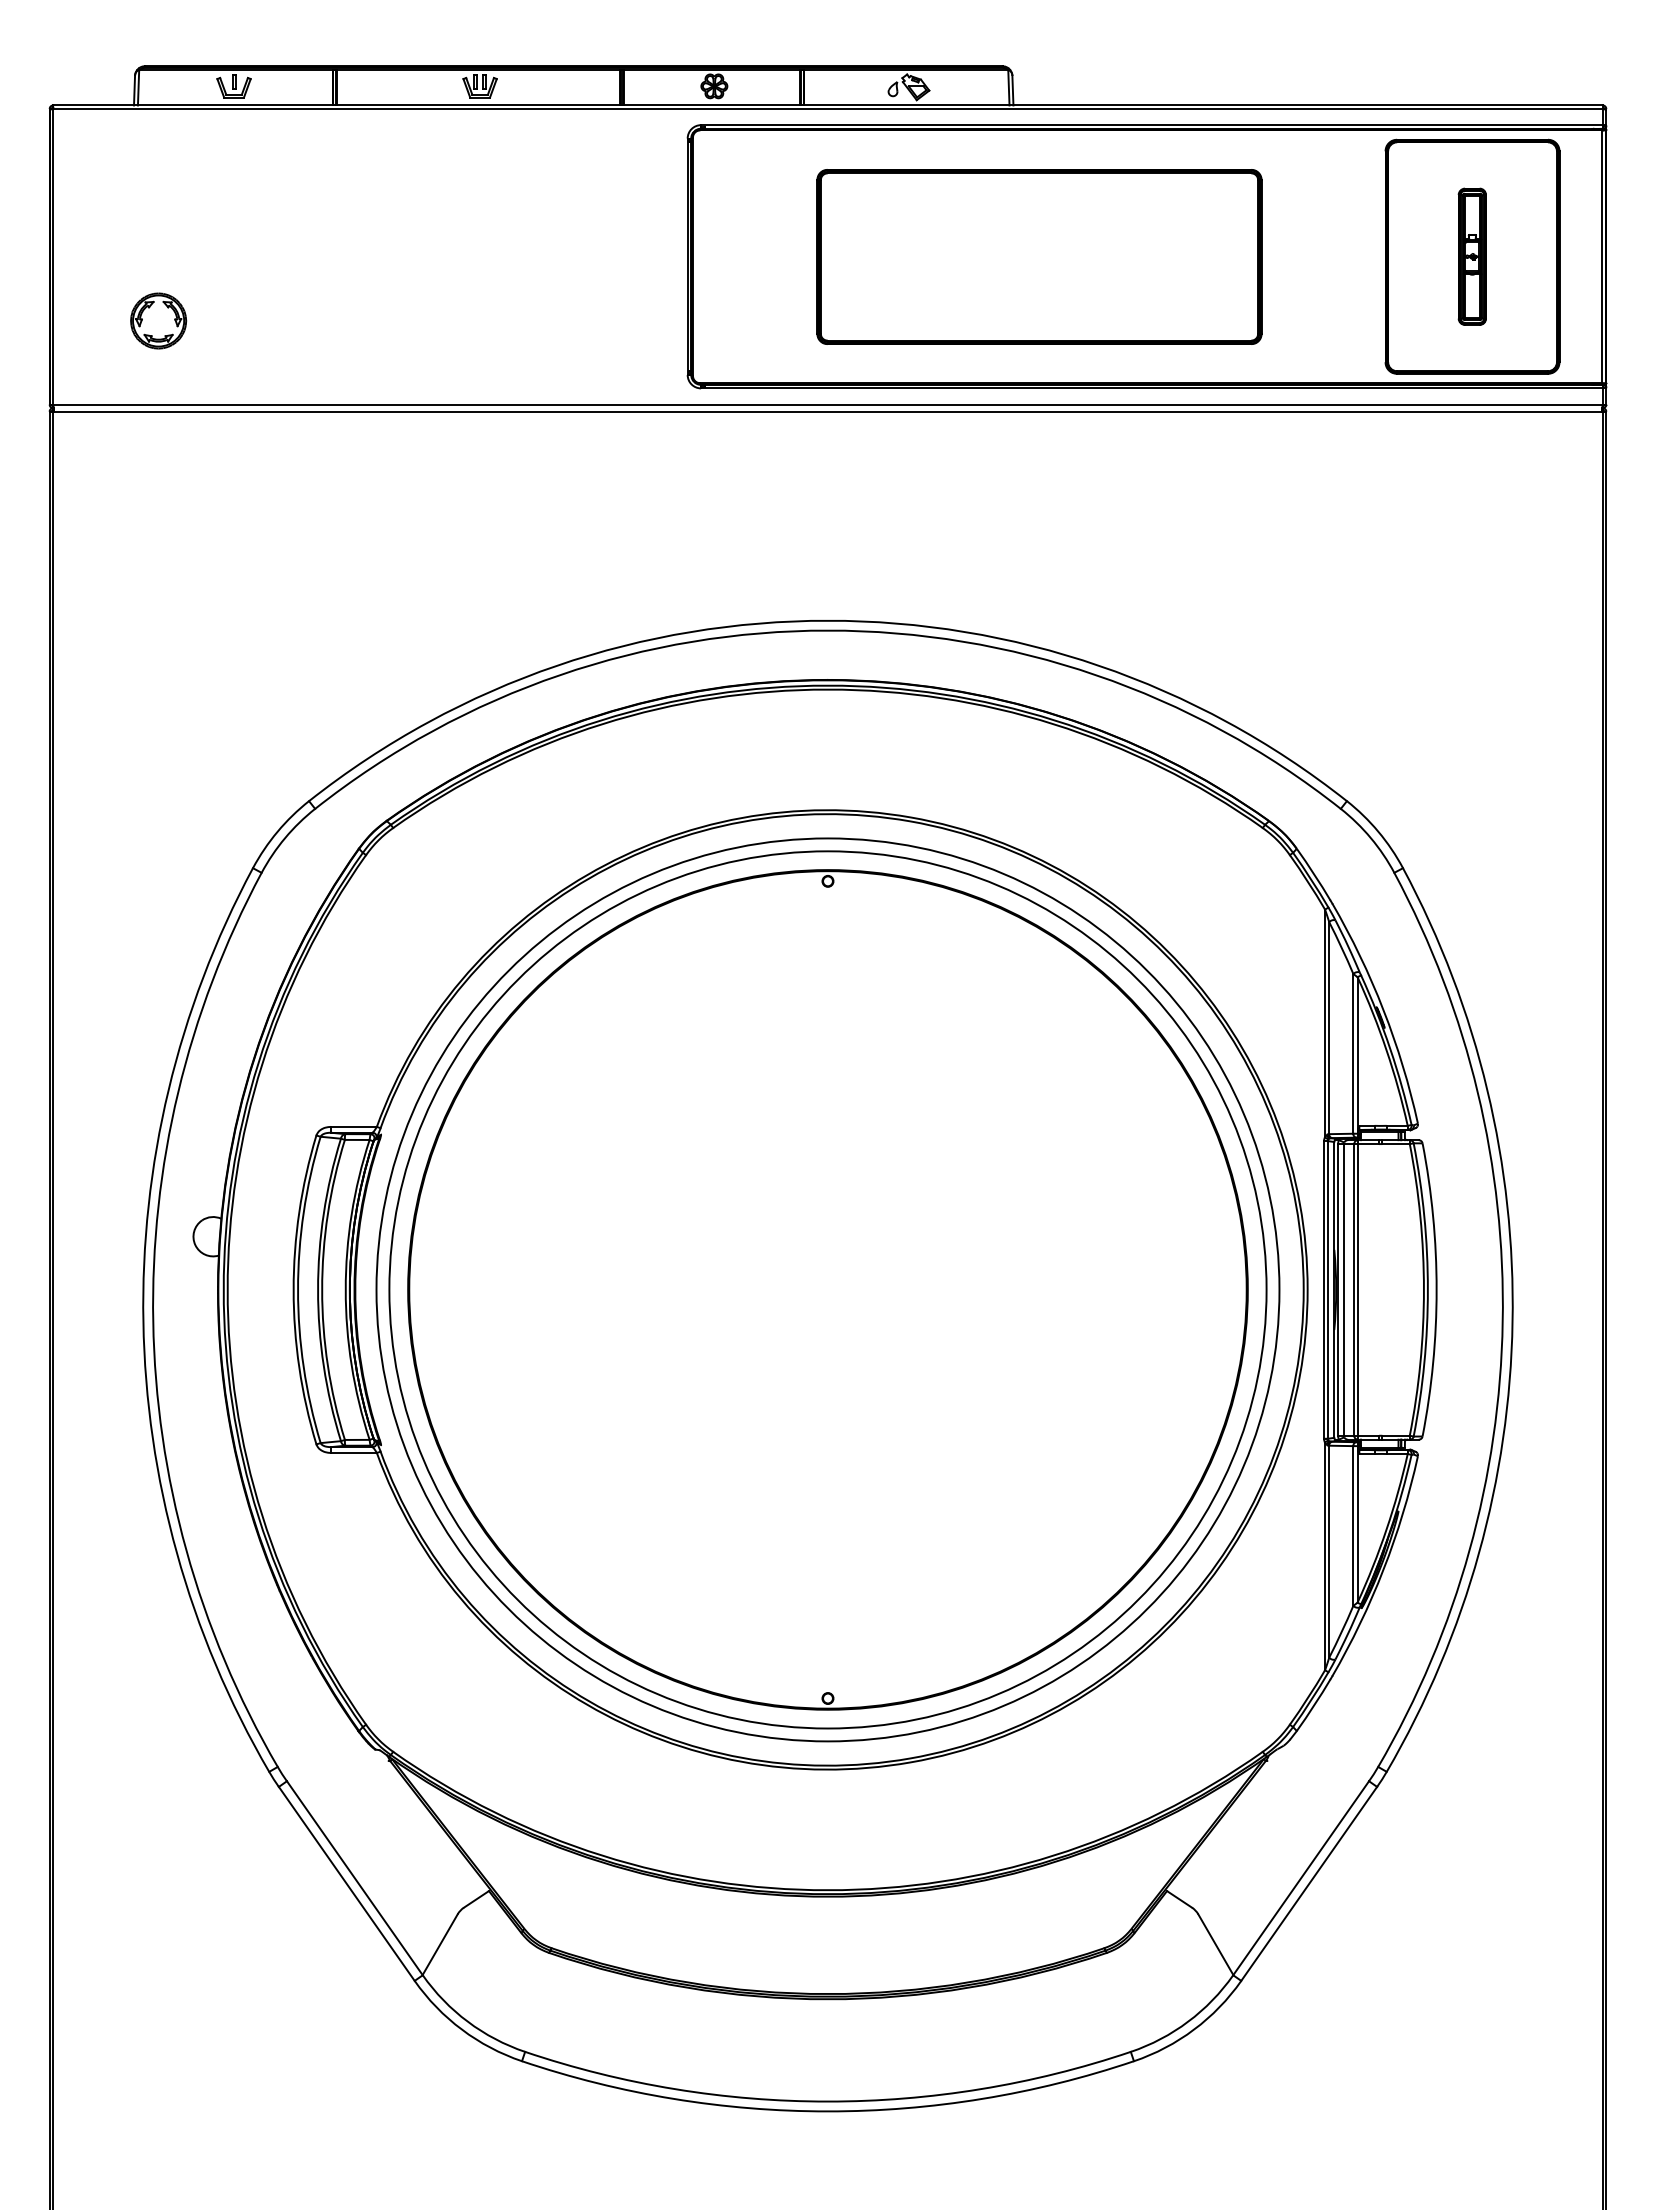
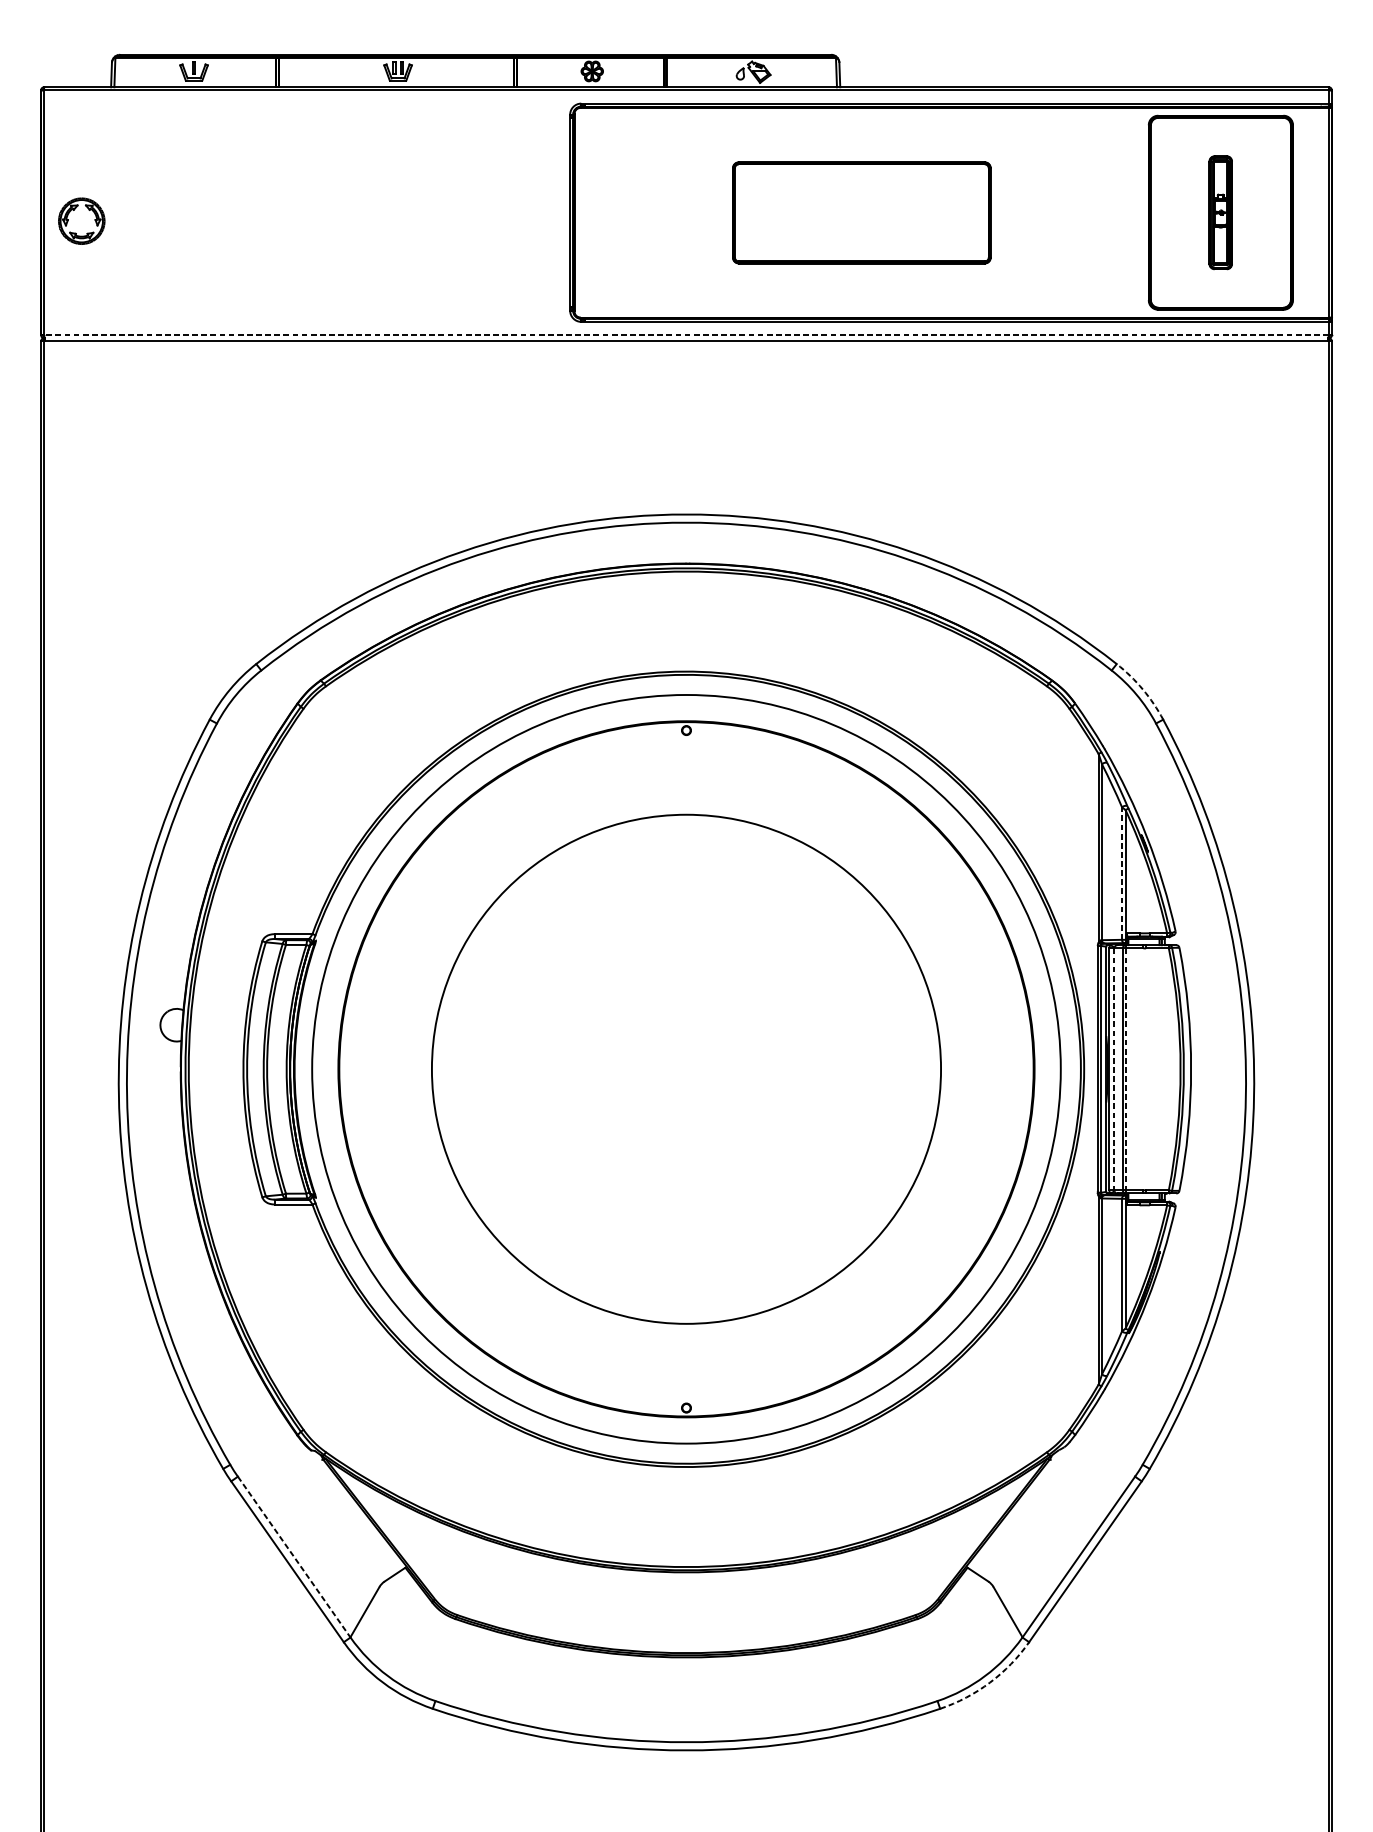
part: (1039, 256) -> (861, 212), size x0.7
part: (158, 320) -> (81, 220), moved
line: (827, 404) -> (686, 335), solid -> dashed
arc: (1378, 831) -> (1142, 689), solid -> dashed
line: (1353, 1053) -> (1122, 873), solid -> dashed
circle: (827, 1289) -> (686, 1068), size x0.7
line: (1343, 1289) -> (1113, 1068), solid -> dashed
line: (1358, 1289) -> (1126, 1068), solid -> dashed
line: (355, 1878) -> (294, 1557), solid -> dashed
arc: (1194, 2029) -> (990, 1682), solid -> dashed

